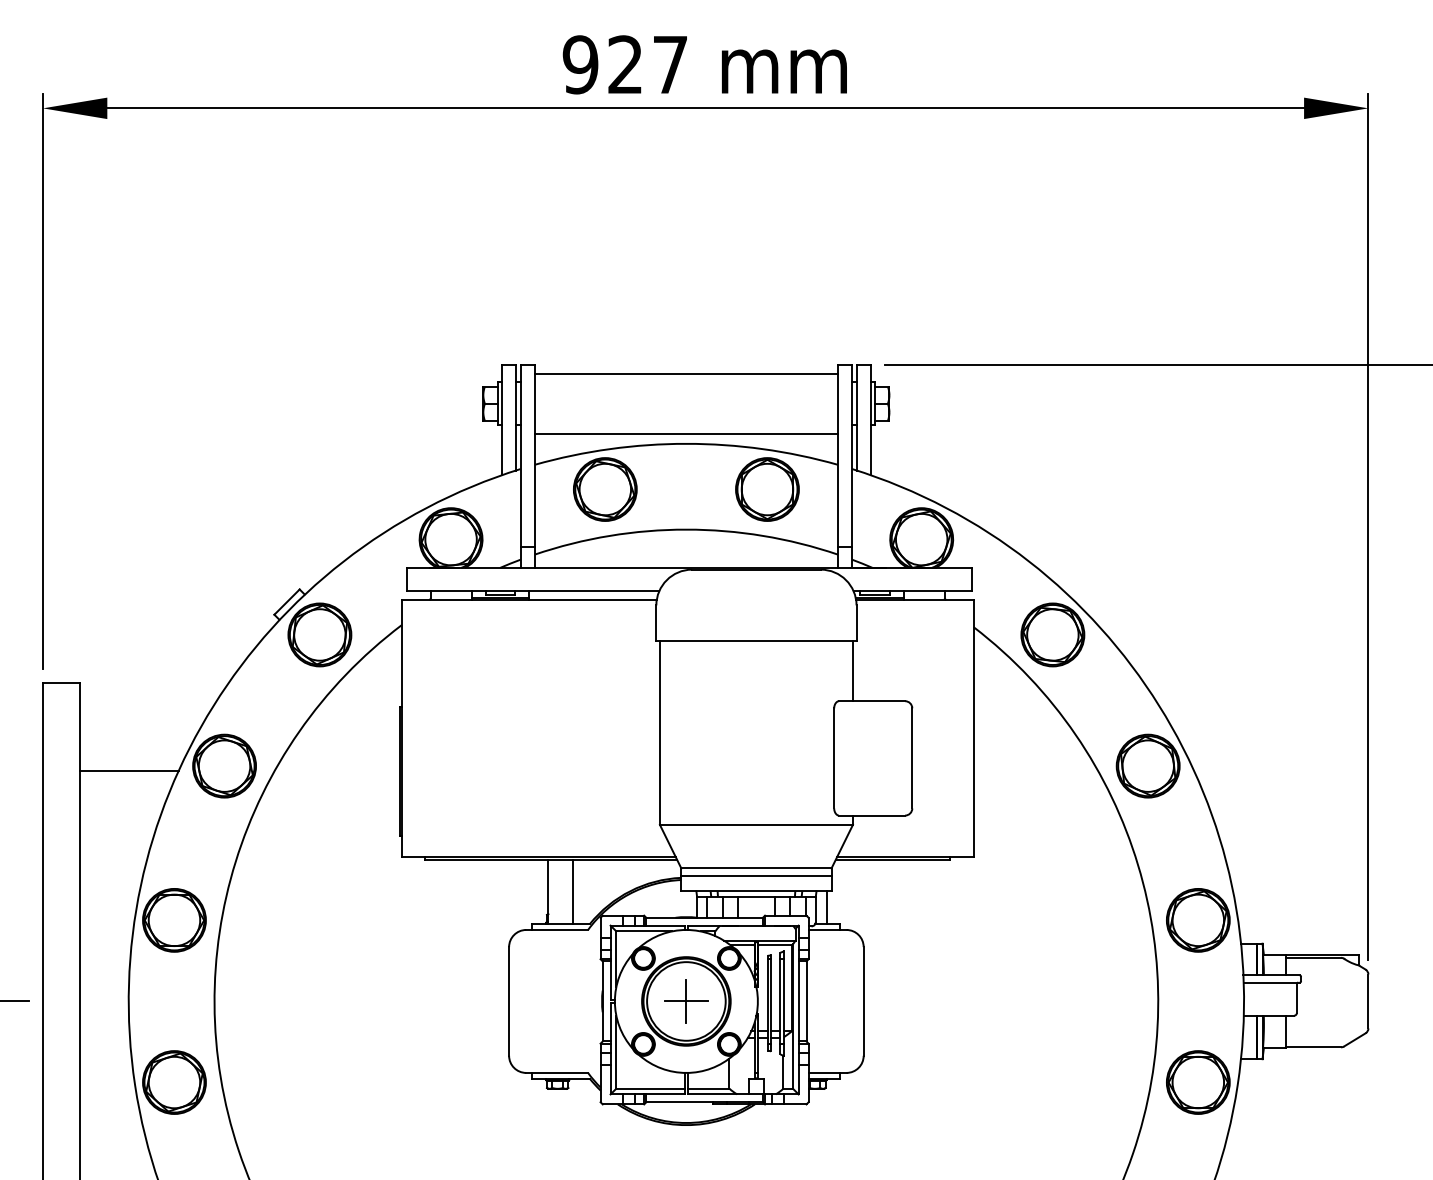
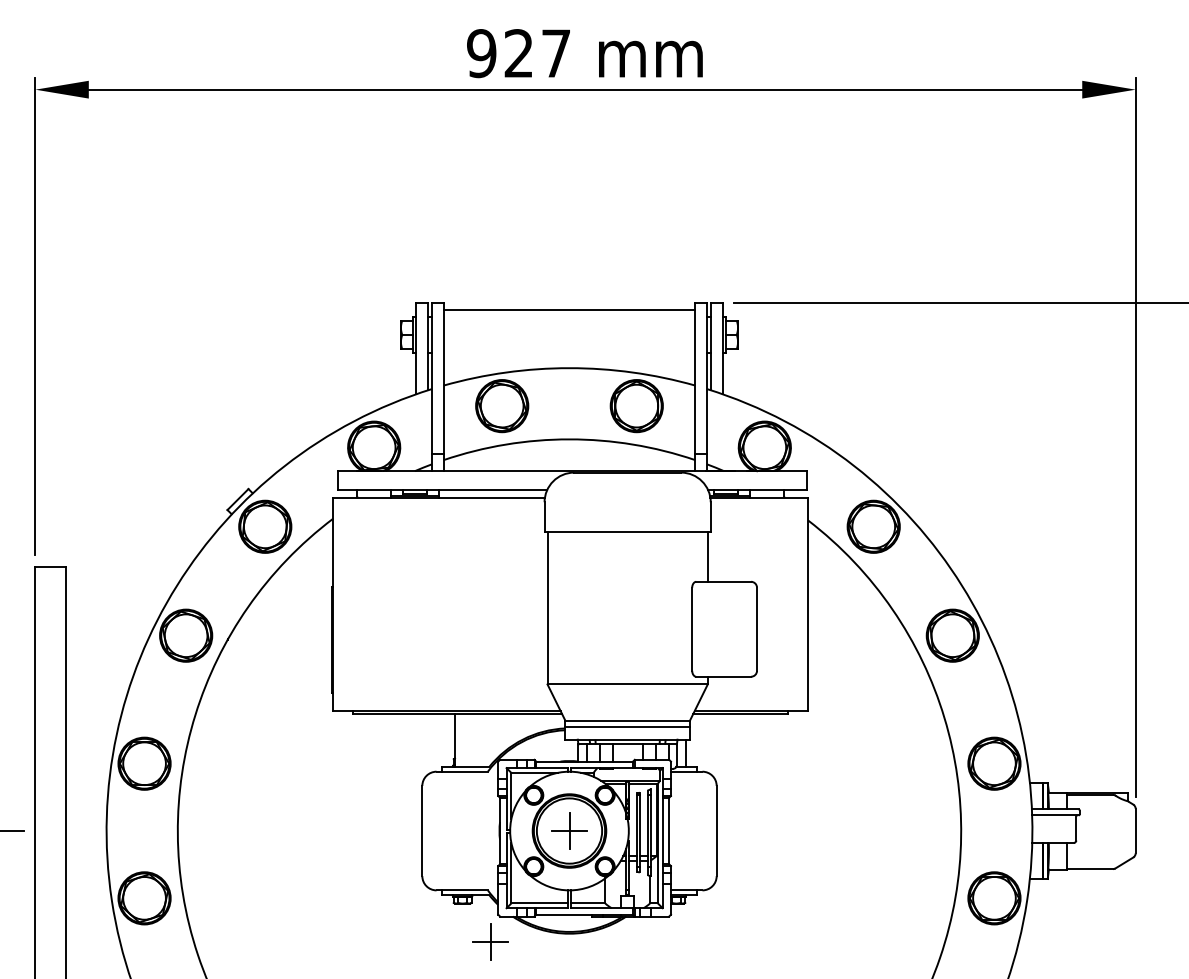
line: (685, 433) -> (568, 359), removed
line: (129, 770) -> (107, 639), removed
line: (572, 891) -> (474, 739), removed
part: (591, 1135) -> (490, 942), added

